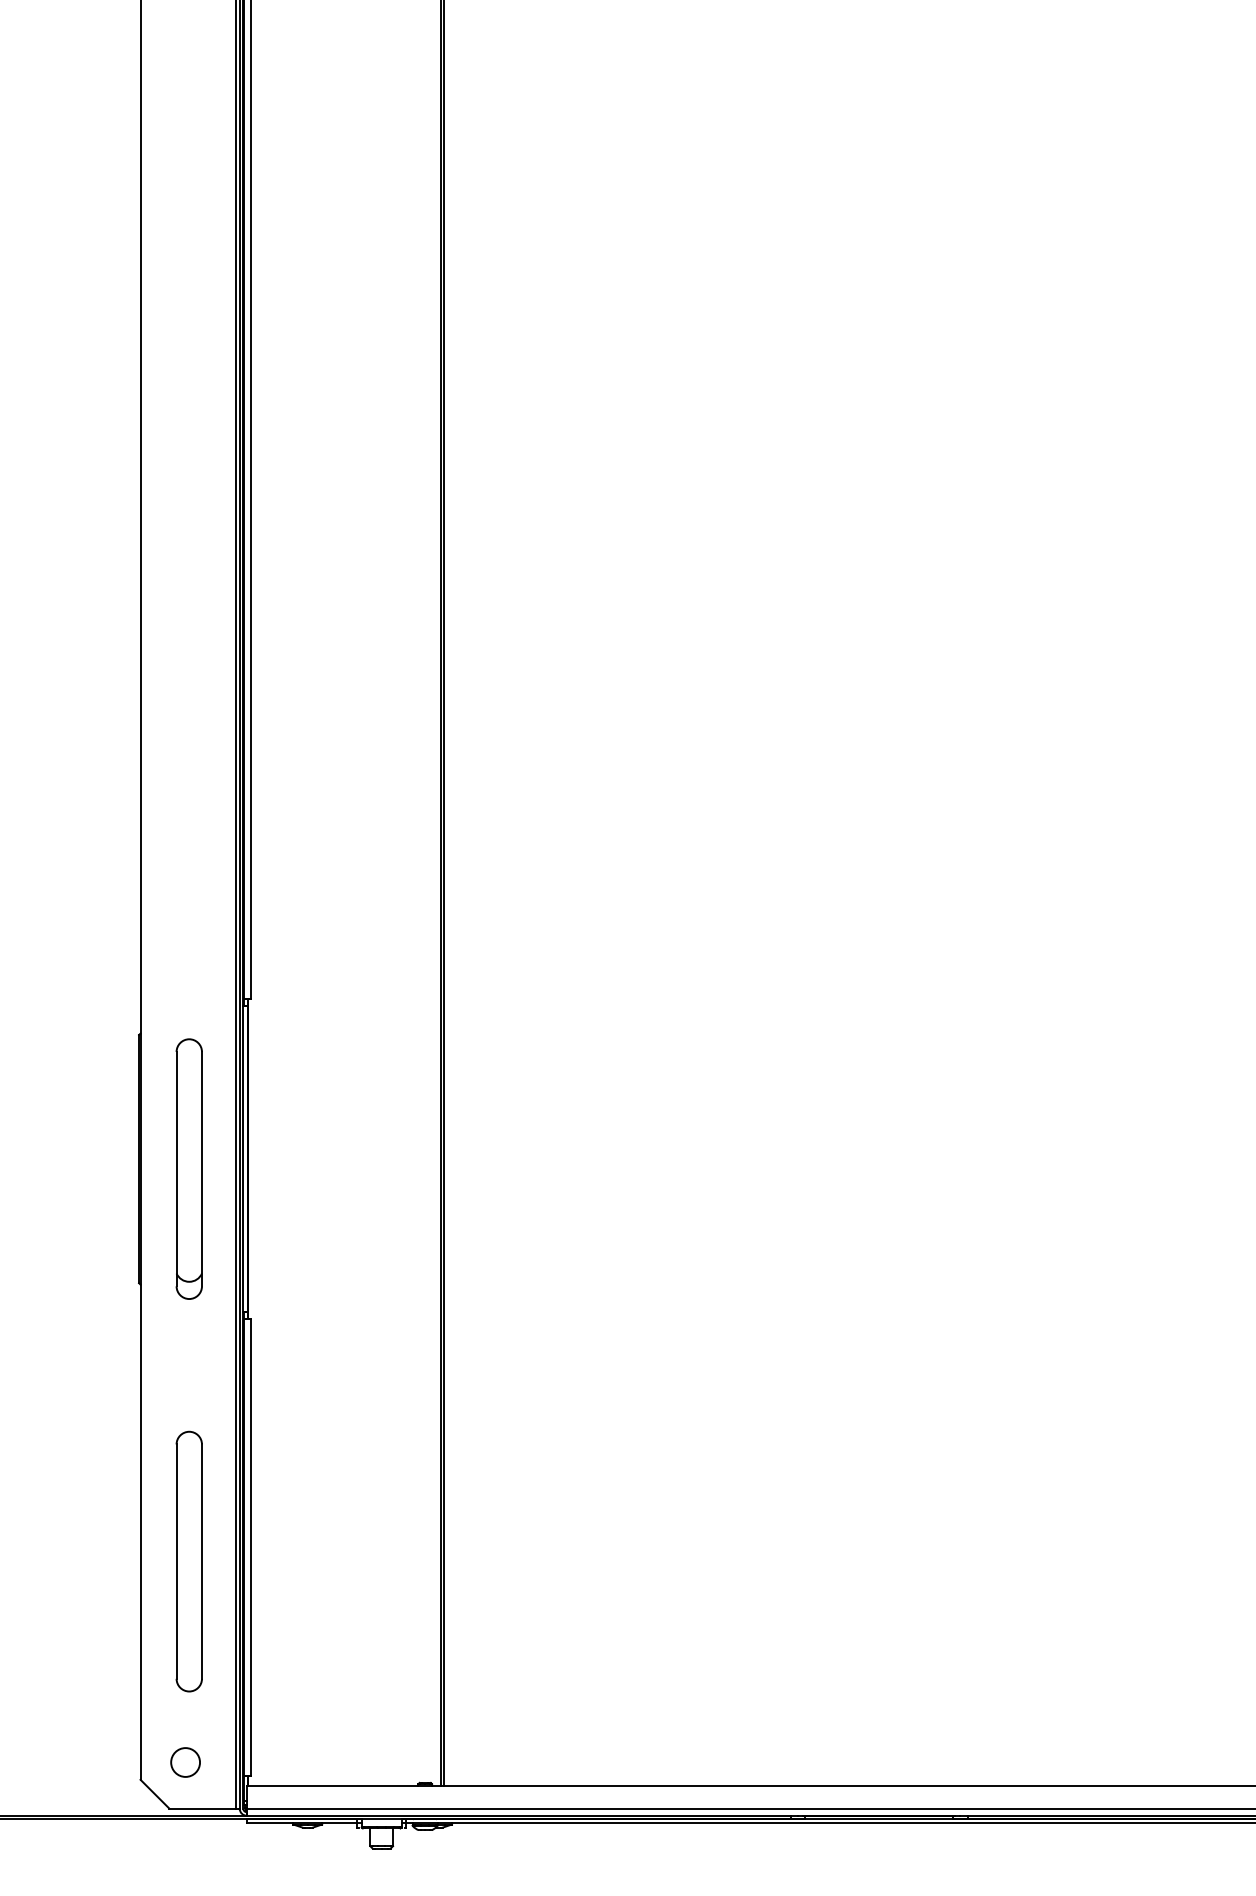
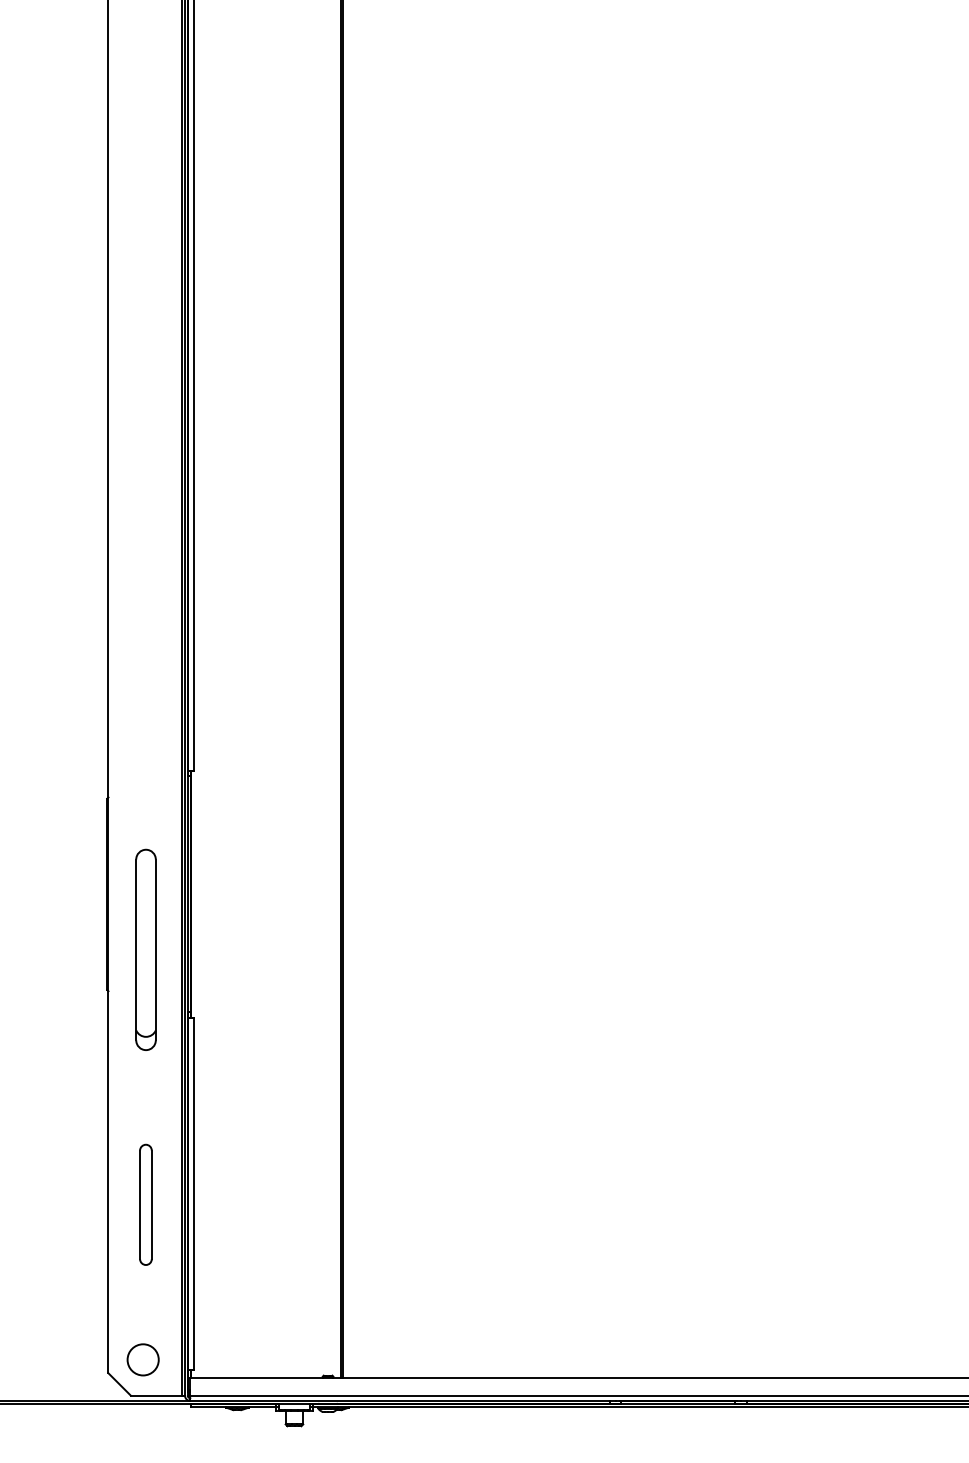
part: (188, 1168) -> (145, 949), moved
part: (188, 1561) -> (145, 1204), size x0.6
circle: (185, 1762) -> (143, 1359), size x1.4

